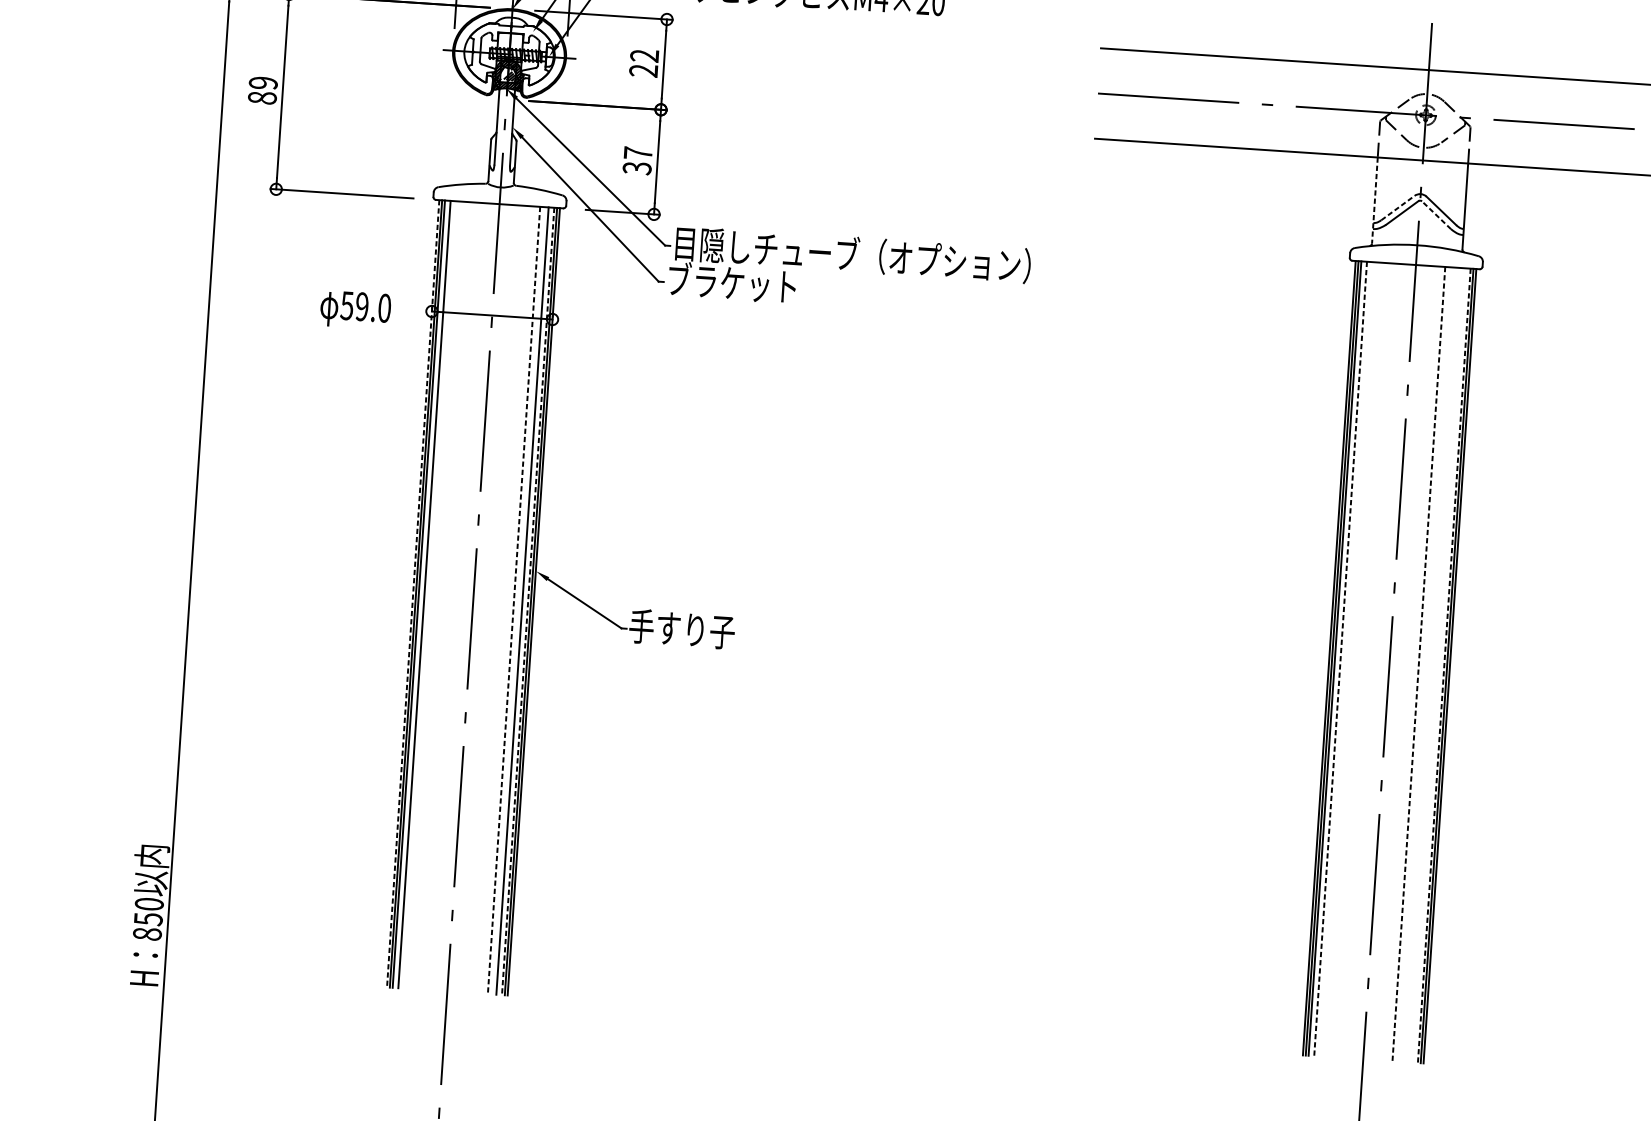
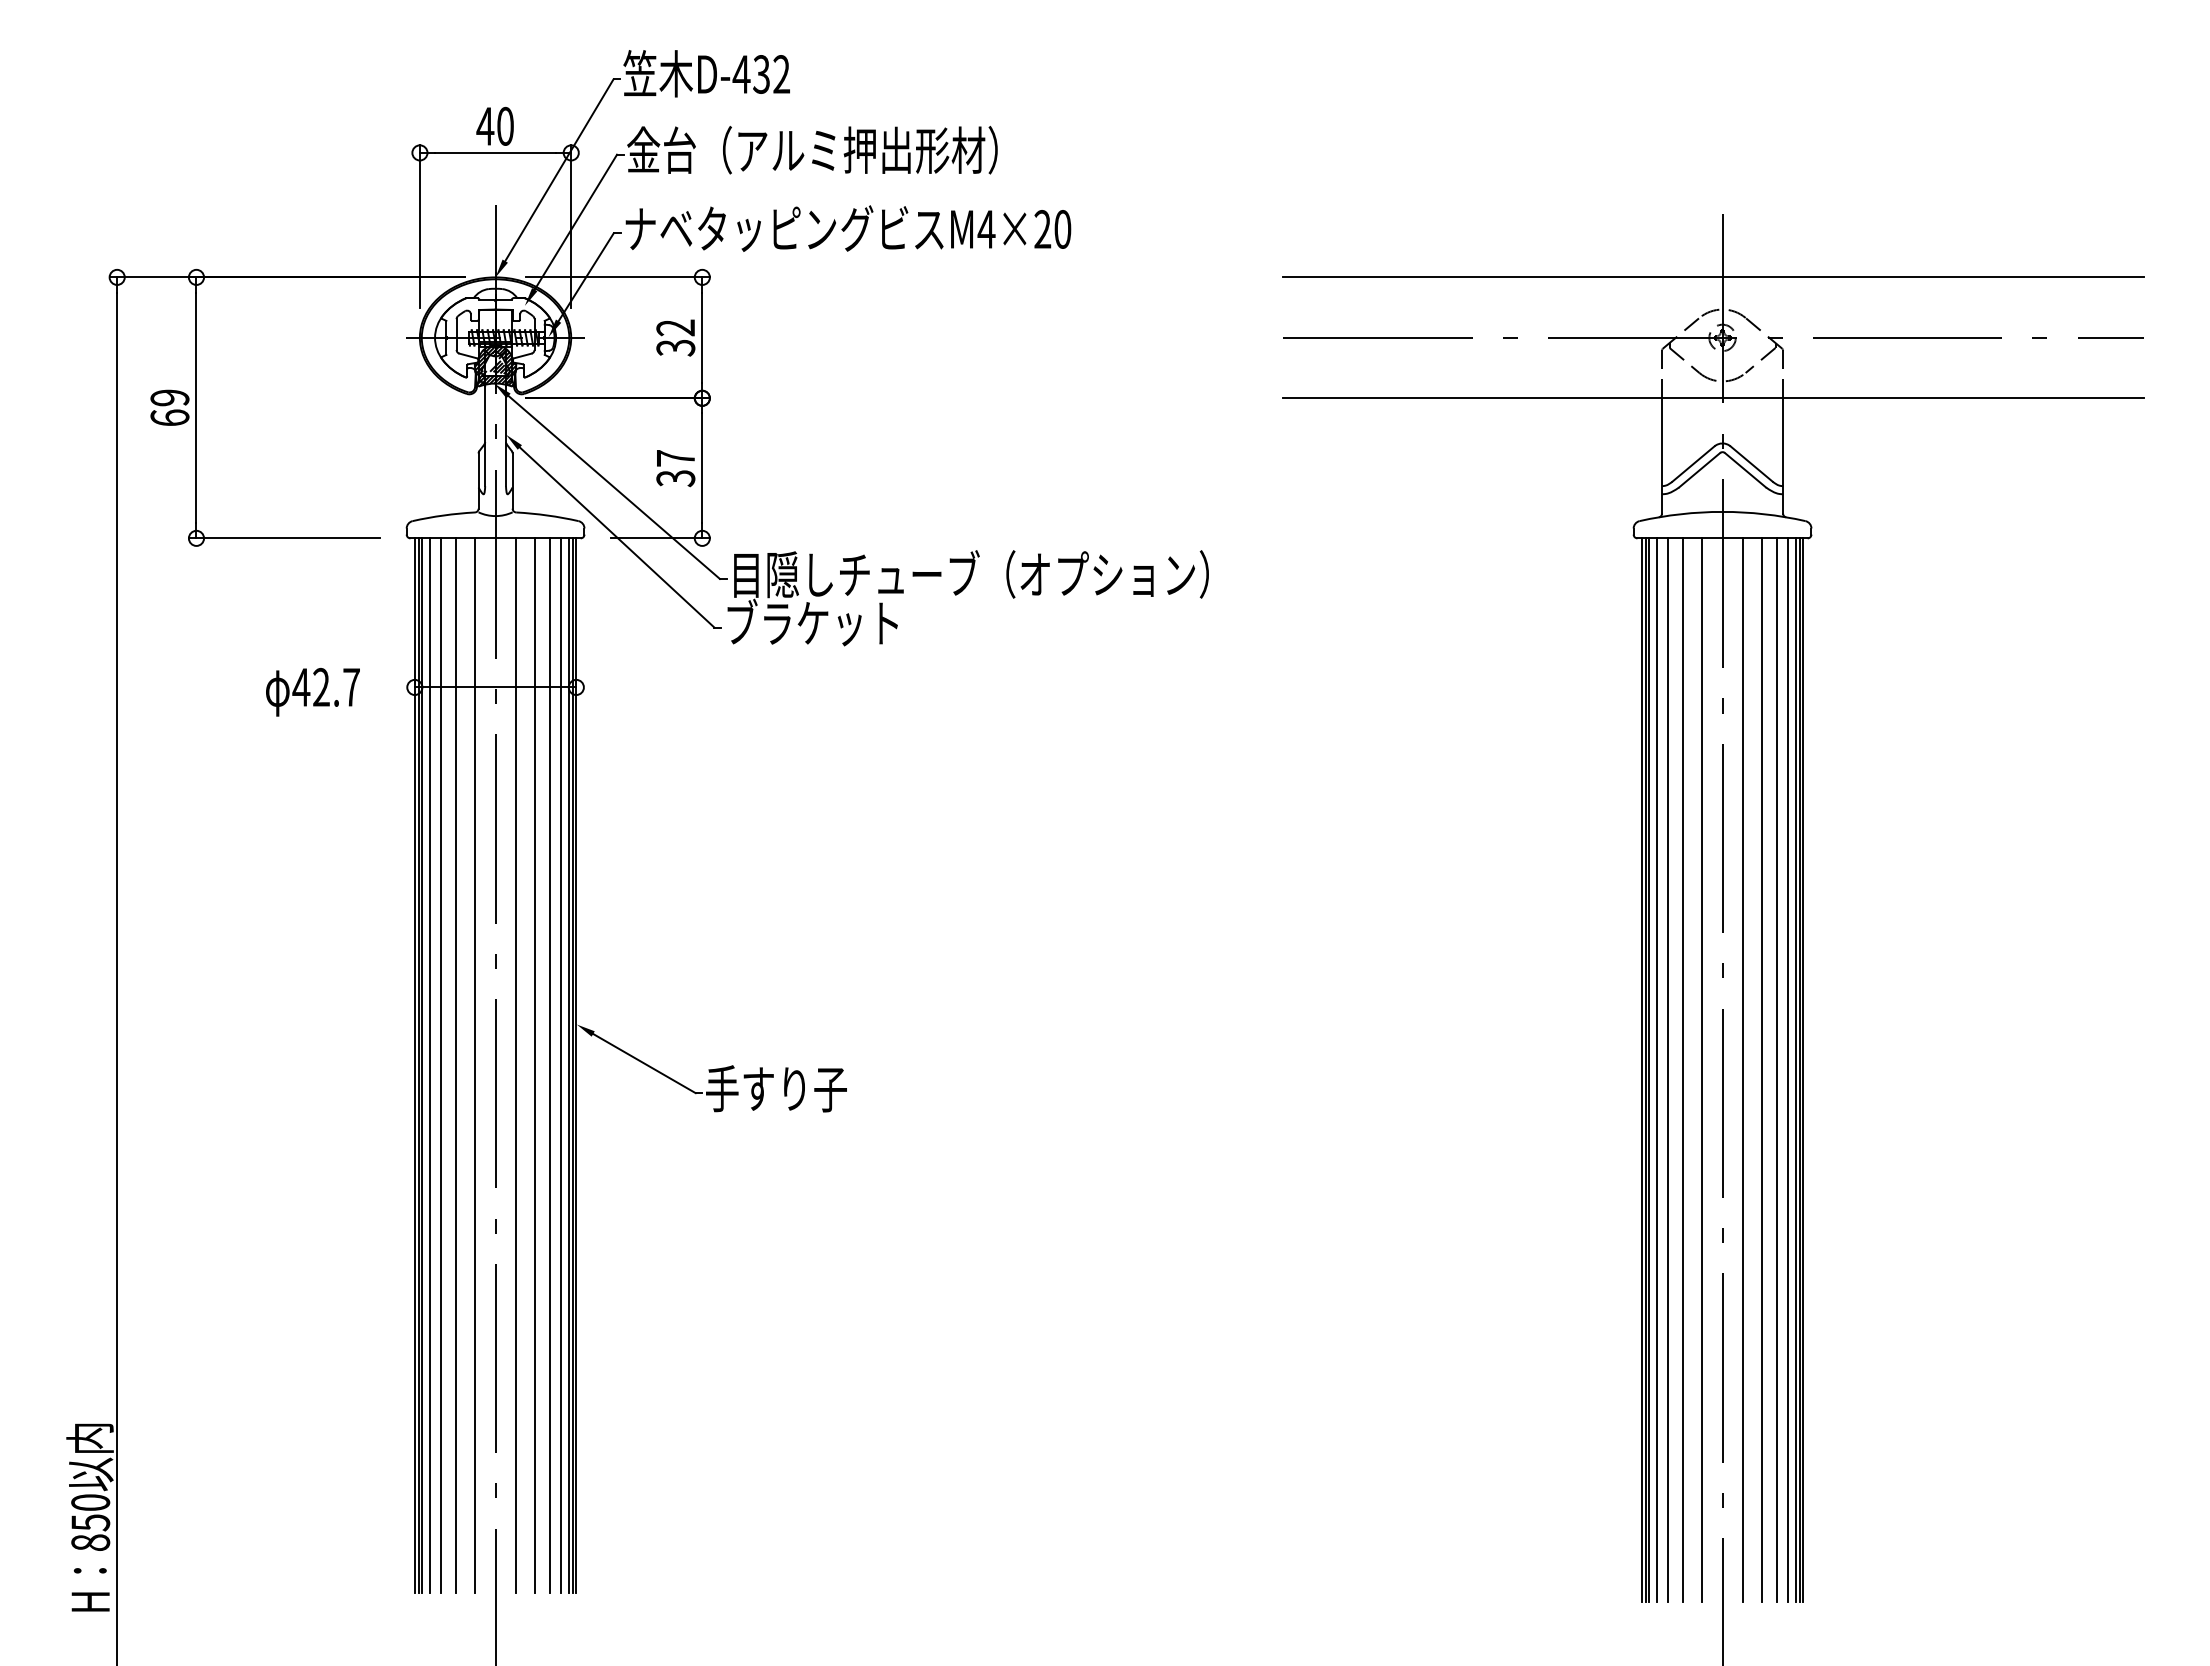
text: (644, 70) -> (676, 347), 22 -> 32
text: (262, 97) -> (169, 417), 89 -> 69
line: (1375, 200) -> (1662, 456), dashed -> solid
line: (1398, 207) -> (1693, 463), dashed -> solid
line: (1436, 215) -> (1745, 470), dashed -> solid
text: (365, 306) -> (325, 686), 59.0 -> 42.7
line: (412, 593) -> (414, 1065), dashed -> solid
line: (433, 595) -> (441, 1065), added
line: (444, 595) -> (456, 1065), added
line: (458, 596) -> (475, 1065), added
line: (488, 598) -> (515, 1065), added
line: (502, 599) -> (534, 1065), added
line: (513, 600) -> (549, 1065), dashed -> solid
line: (527, 601) -> (568, 1065), dashed -> solid
line: (1340, 659) -> (1656, 1070), dashed -> solid
line: (1349, 659) -> (1668, 1069), added
line: (1360, 659) -> (1683, 1069), added
line: (1374, 660) -> (1702, 1069), added
line: (1404, 662) -> (1742, 1069), added
line: (1418, 664) -> (1761, 1070), dashed -> solid
line: (1429, 664) -> (1776, 1069), added
line: (1438, 664) -> (1788, 1069), added
line: (1444, 666) -> (1795, 1070), dashed -> solid

